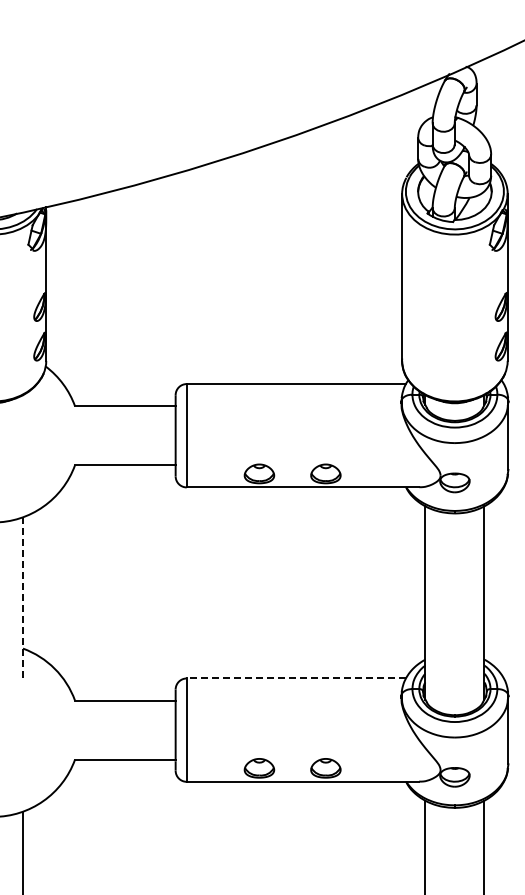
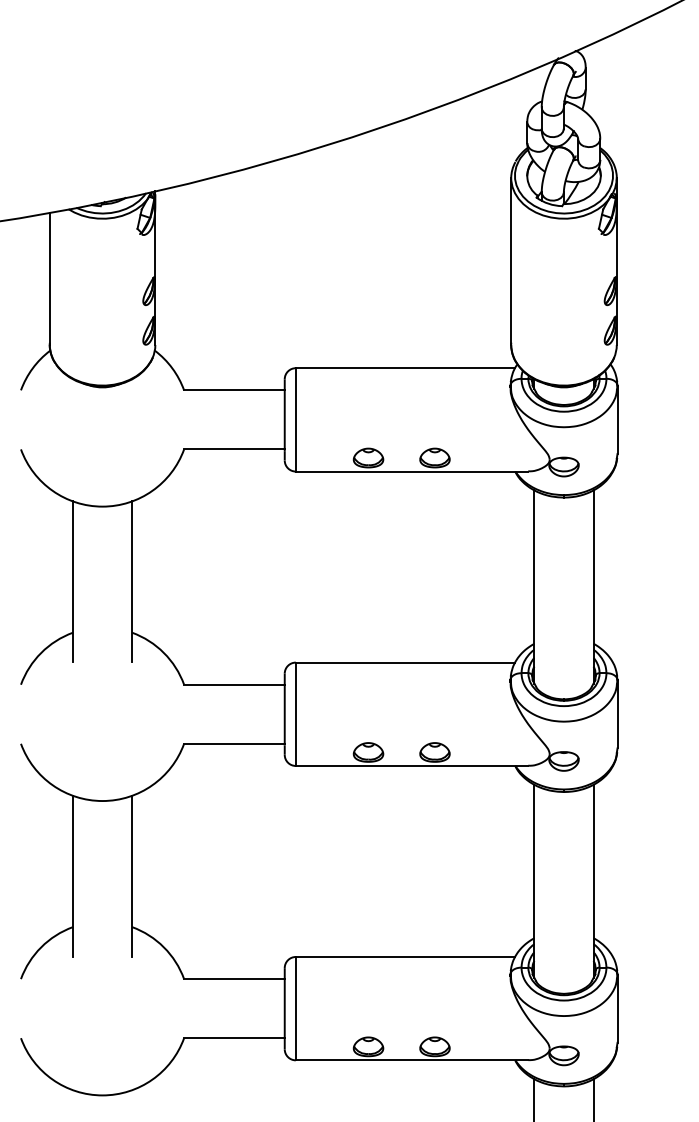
line: (23, 597) -> (132, 581), dashed -> solid
line: (296, 678) -> (405, 662), dashed -> solid

